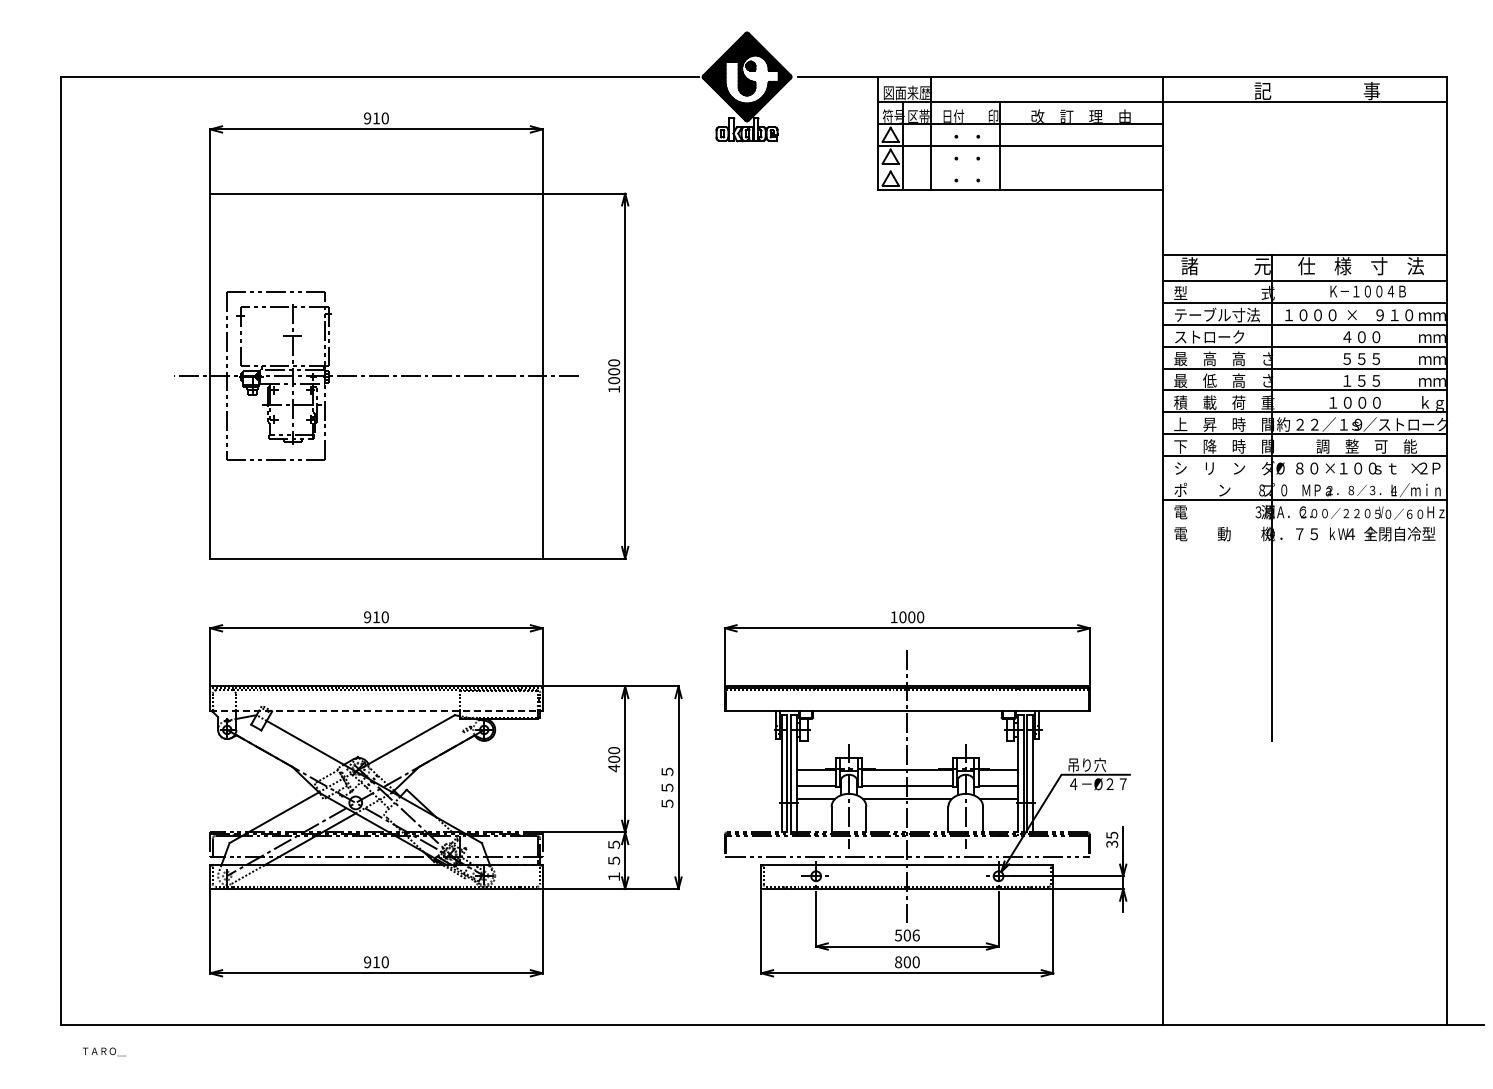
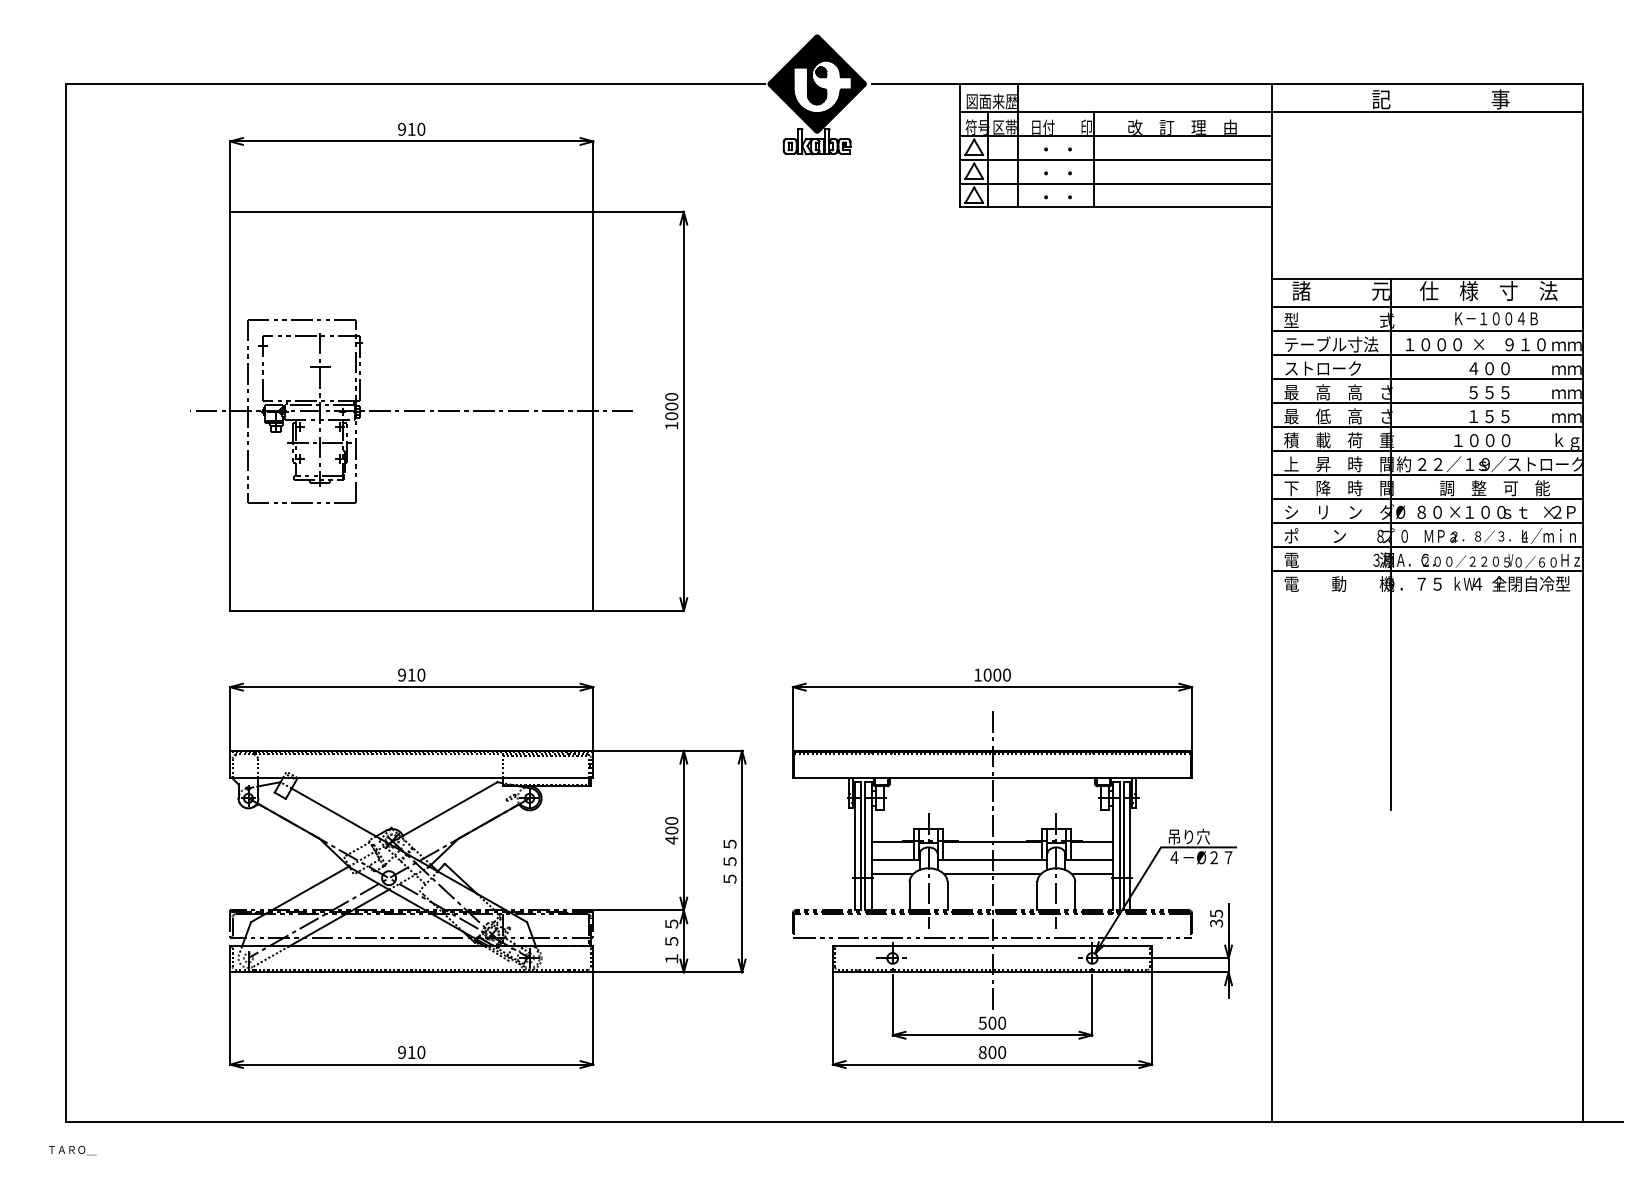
line: (1019, 167) -> (1115, 183), added
line: (1304, 478) -> (1426, 523), added
line: (1304, 521) -> (1426, 570), added
line: (376, 711) -> (411, 778), dashed -> solid
text: (915, 935) -> (1001, 1023), 506 -> 500
text: (104, 1051) -> (72, 1150), moved

